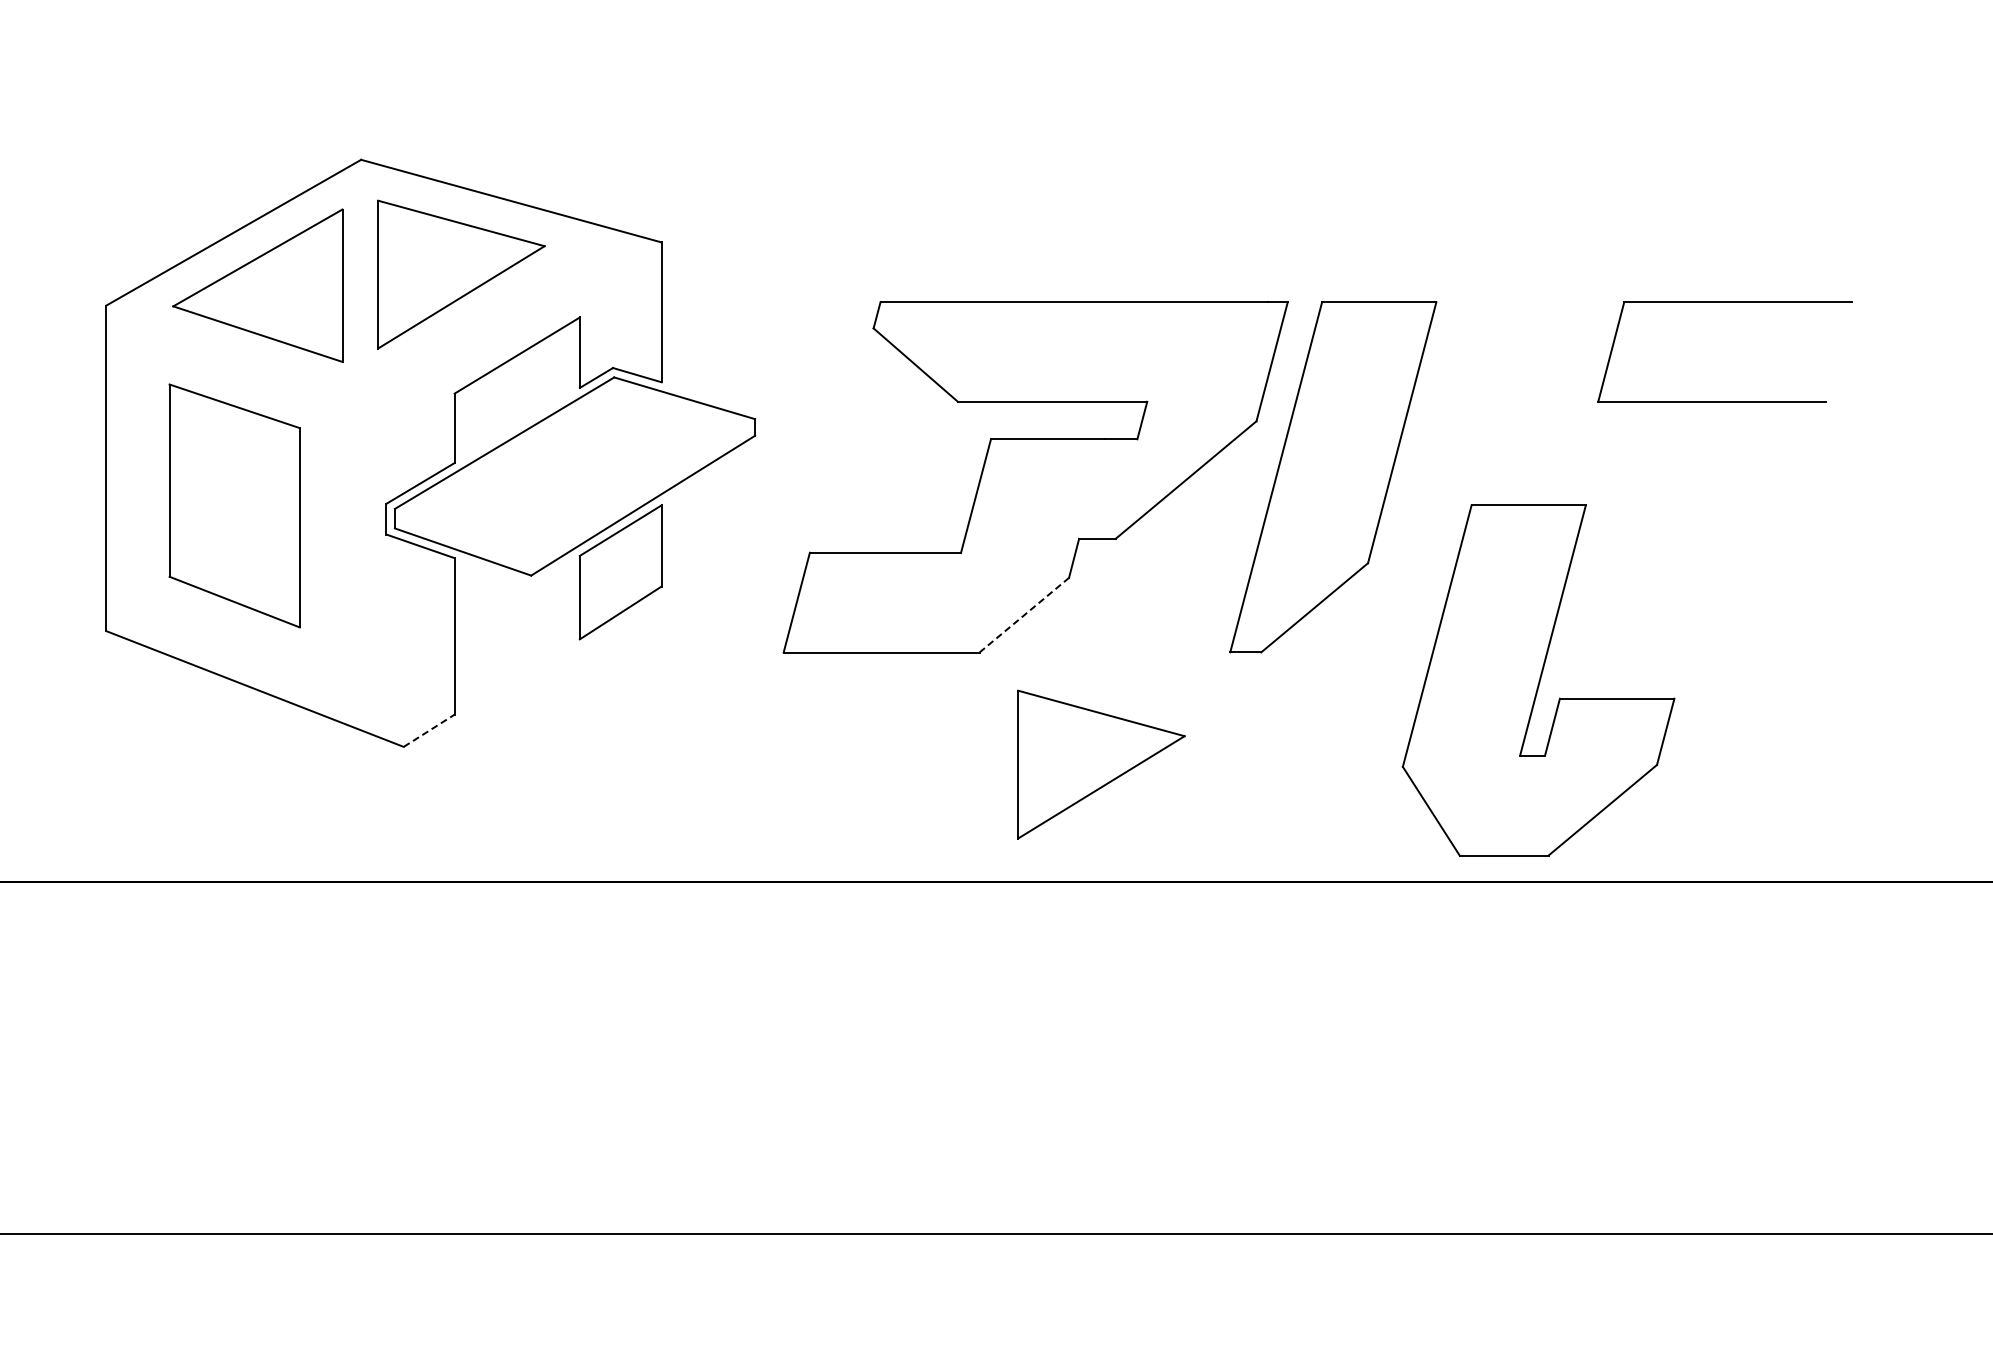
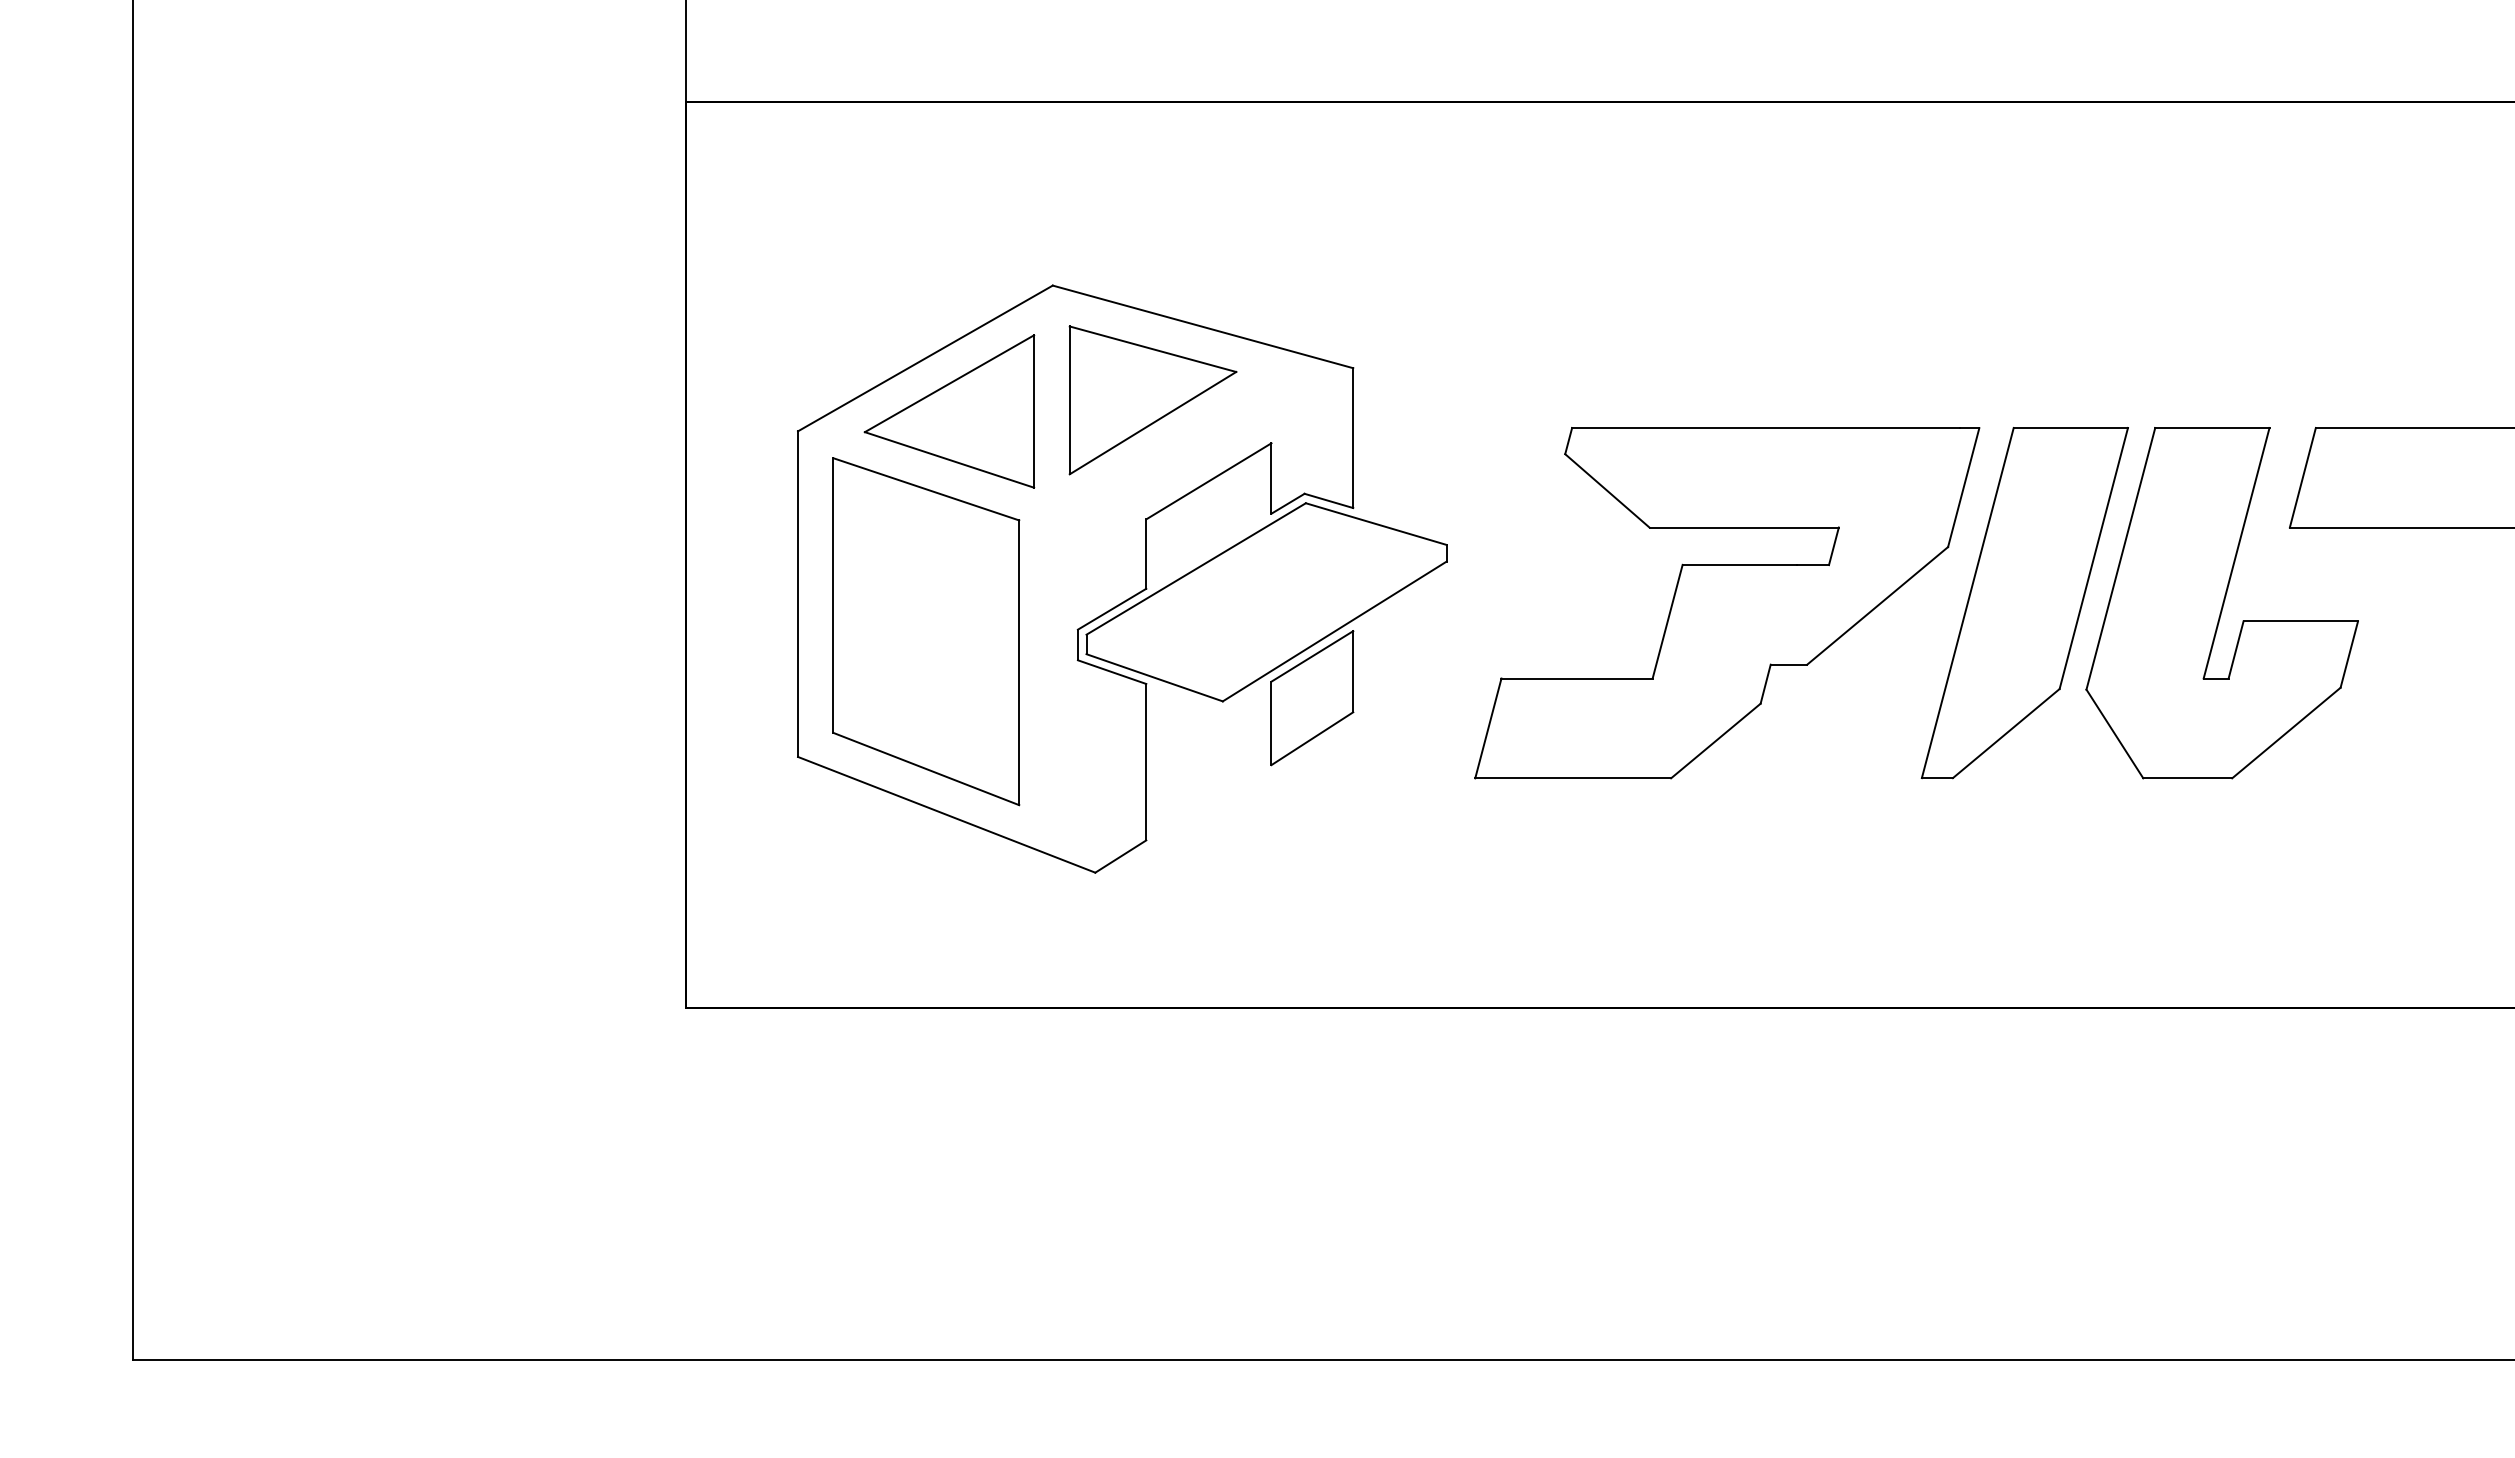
part: (234, 505) -> (926, 631), size x1.43
line: (1024, 614) -> (1716, 740), dashed -> solid
part: (1537, 680) -> (2221, 603), moved
line: (429, 730) -> (1121, 856), dashed -> solid
part: (1100, 764) -> (1792, 890), removed

